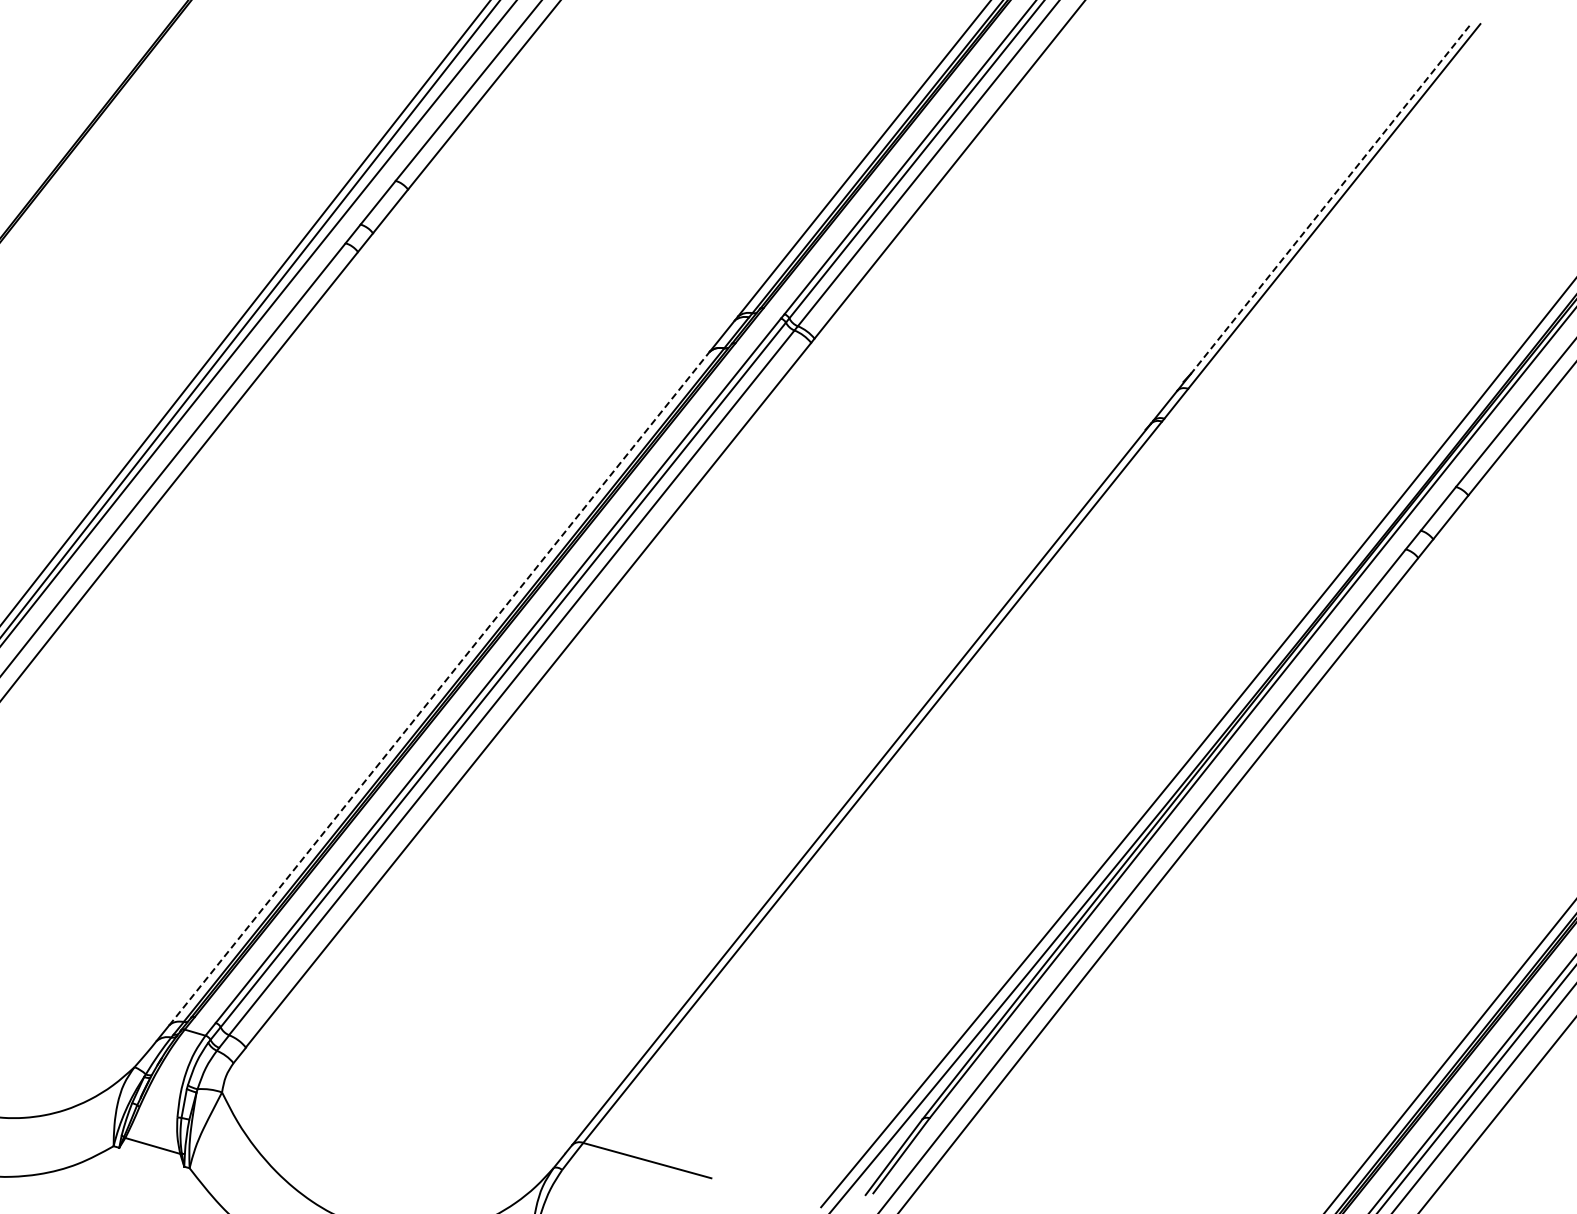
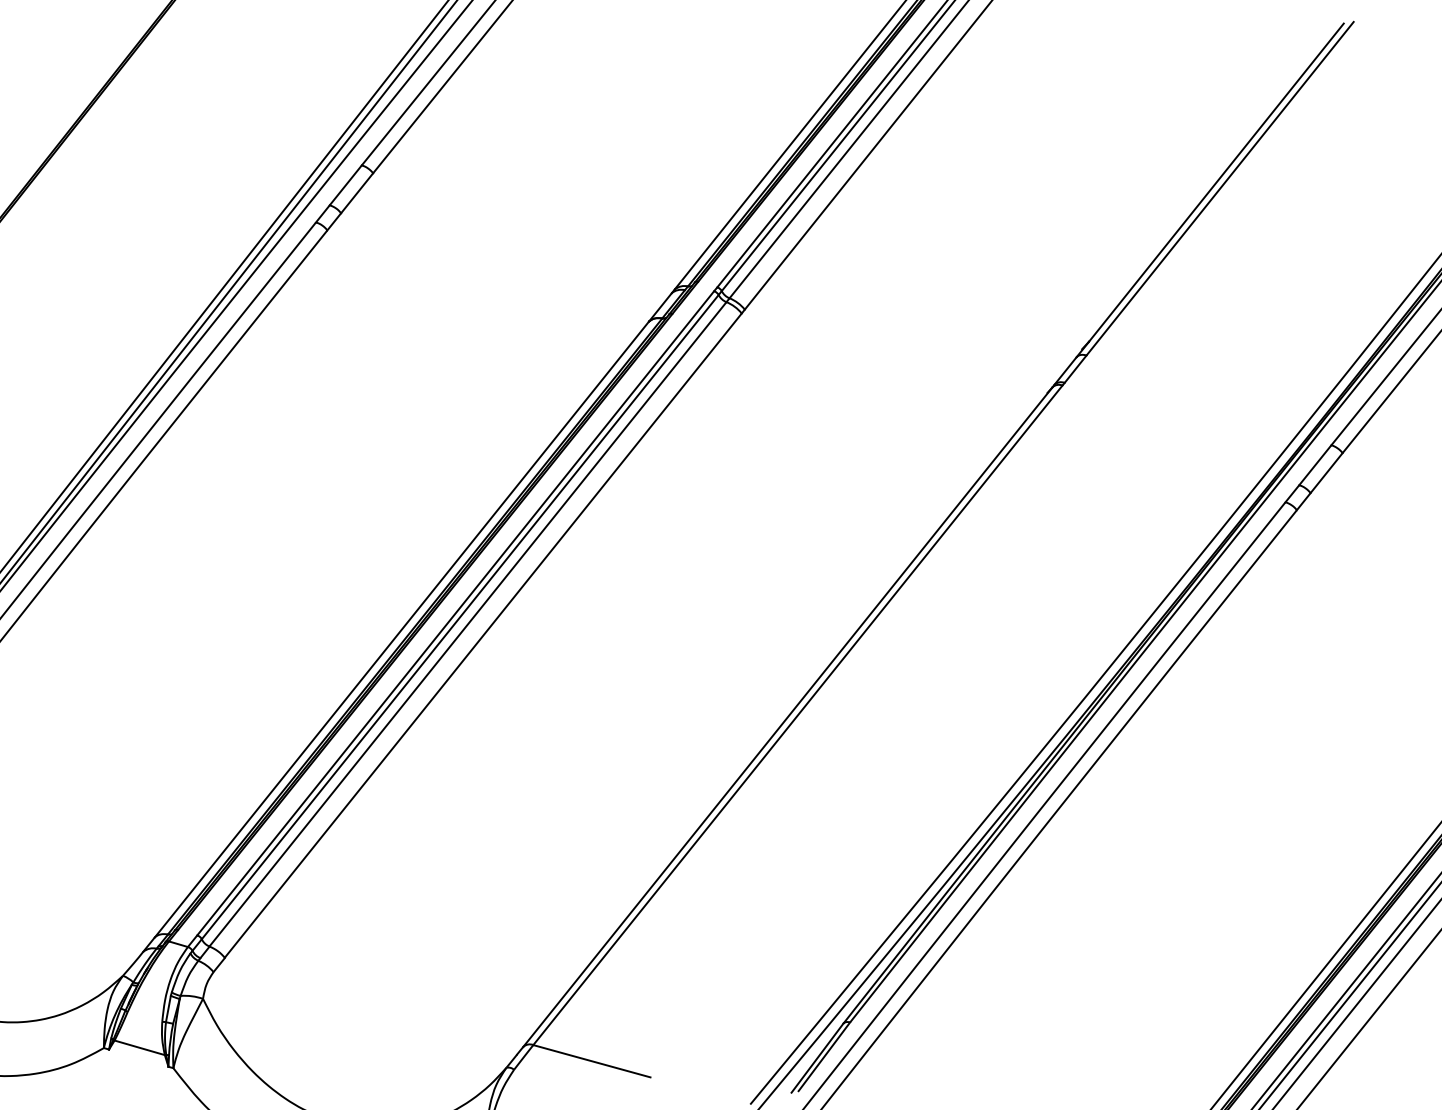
line: (1330, 199) -> (1216, 182), dashed -> solid
line: (439, 688) -> (401, 629), dashed -> solid

